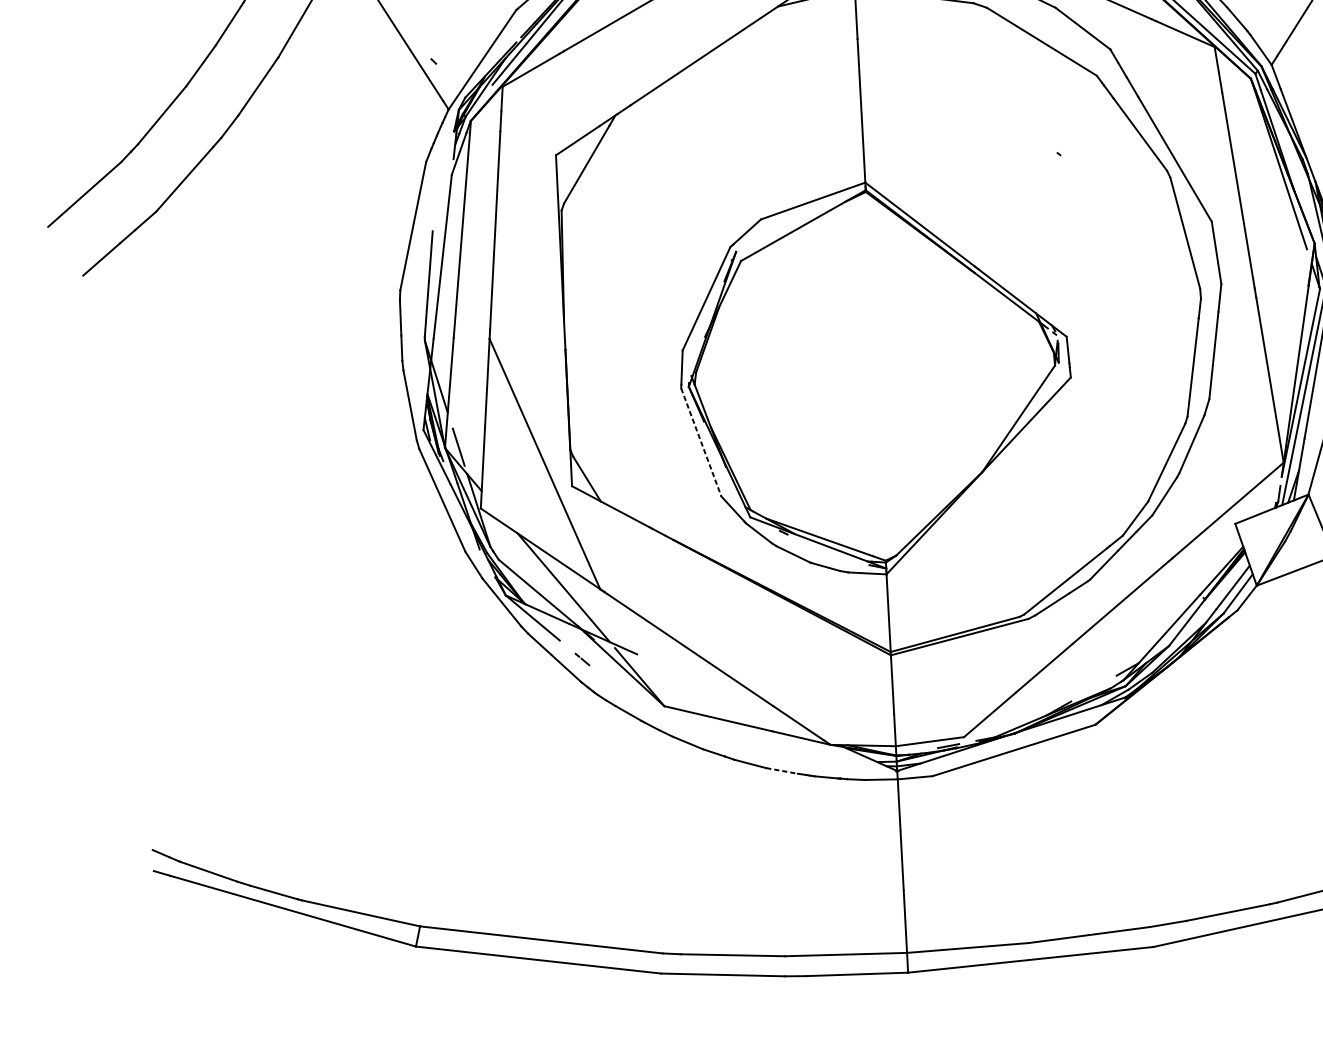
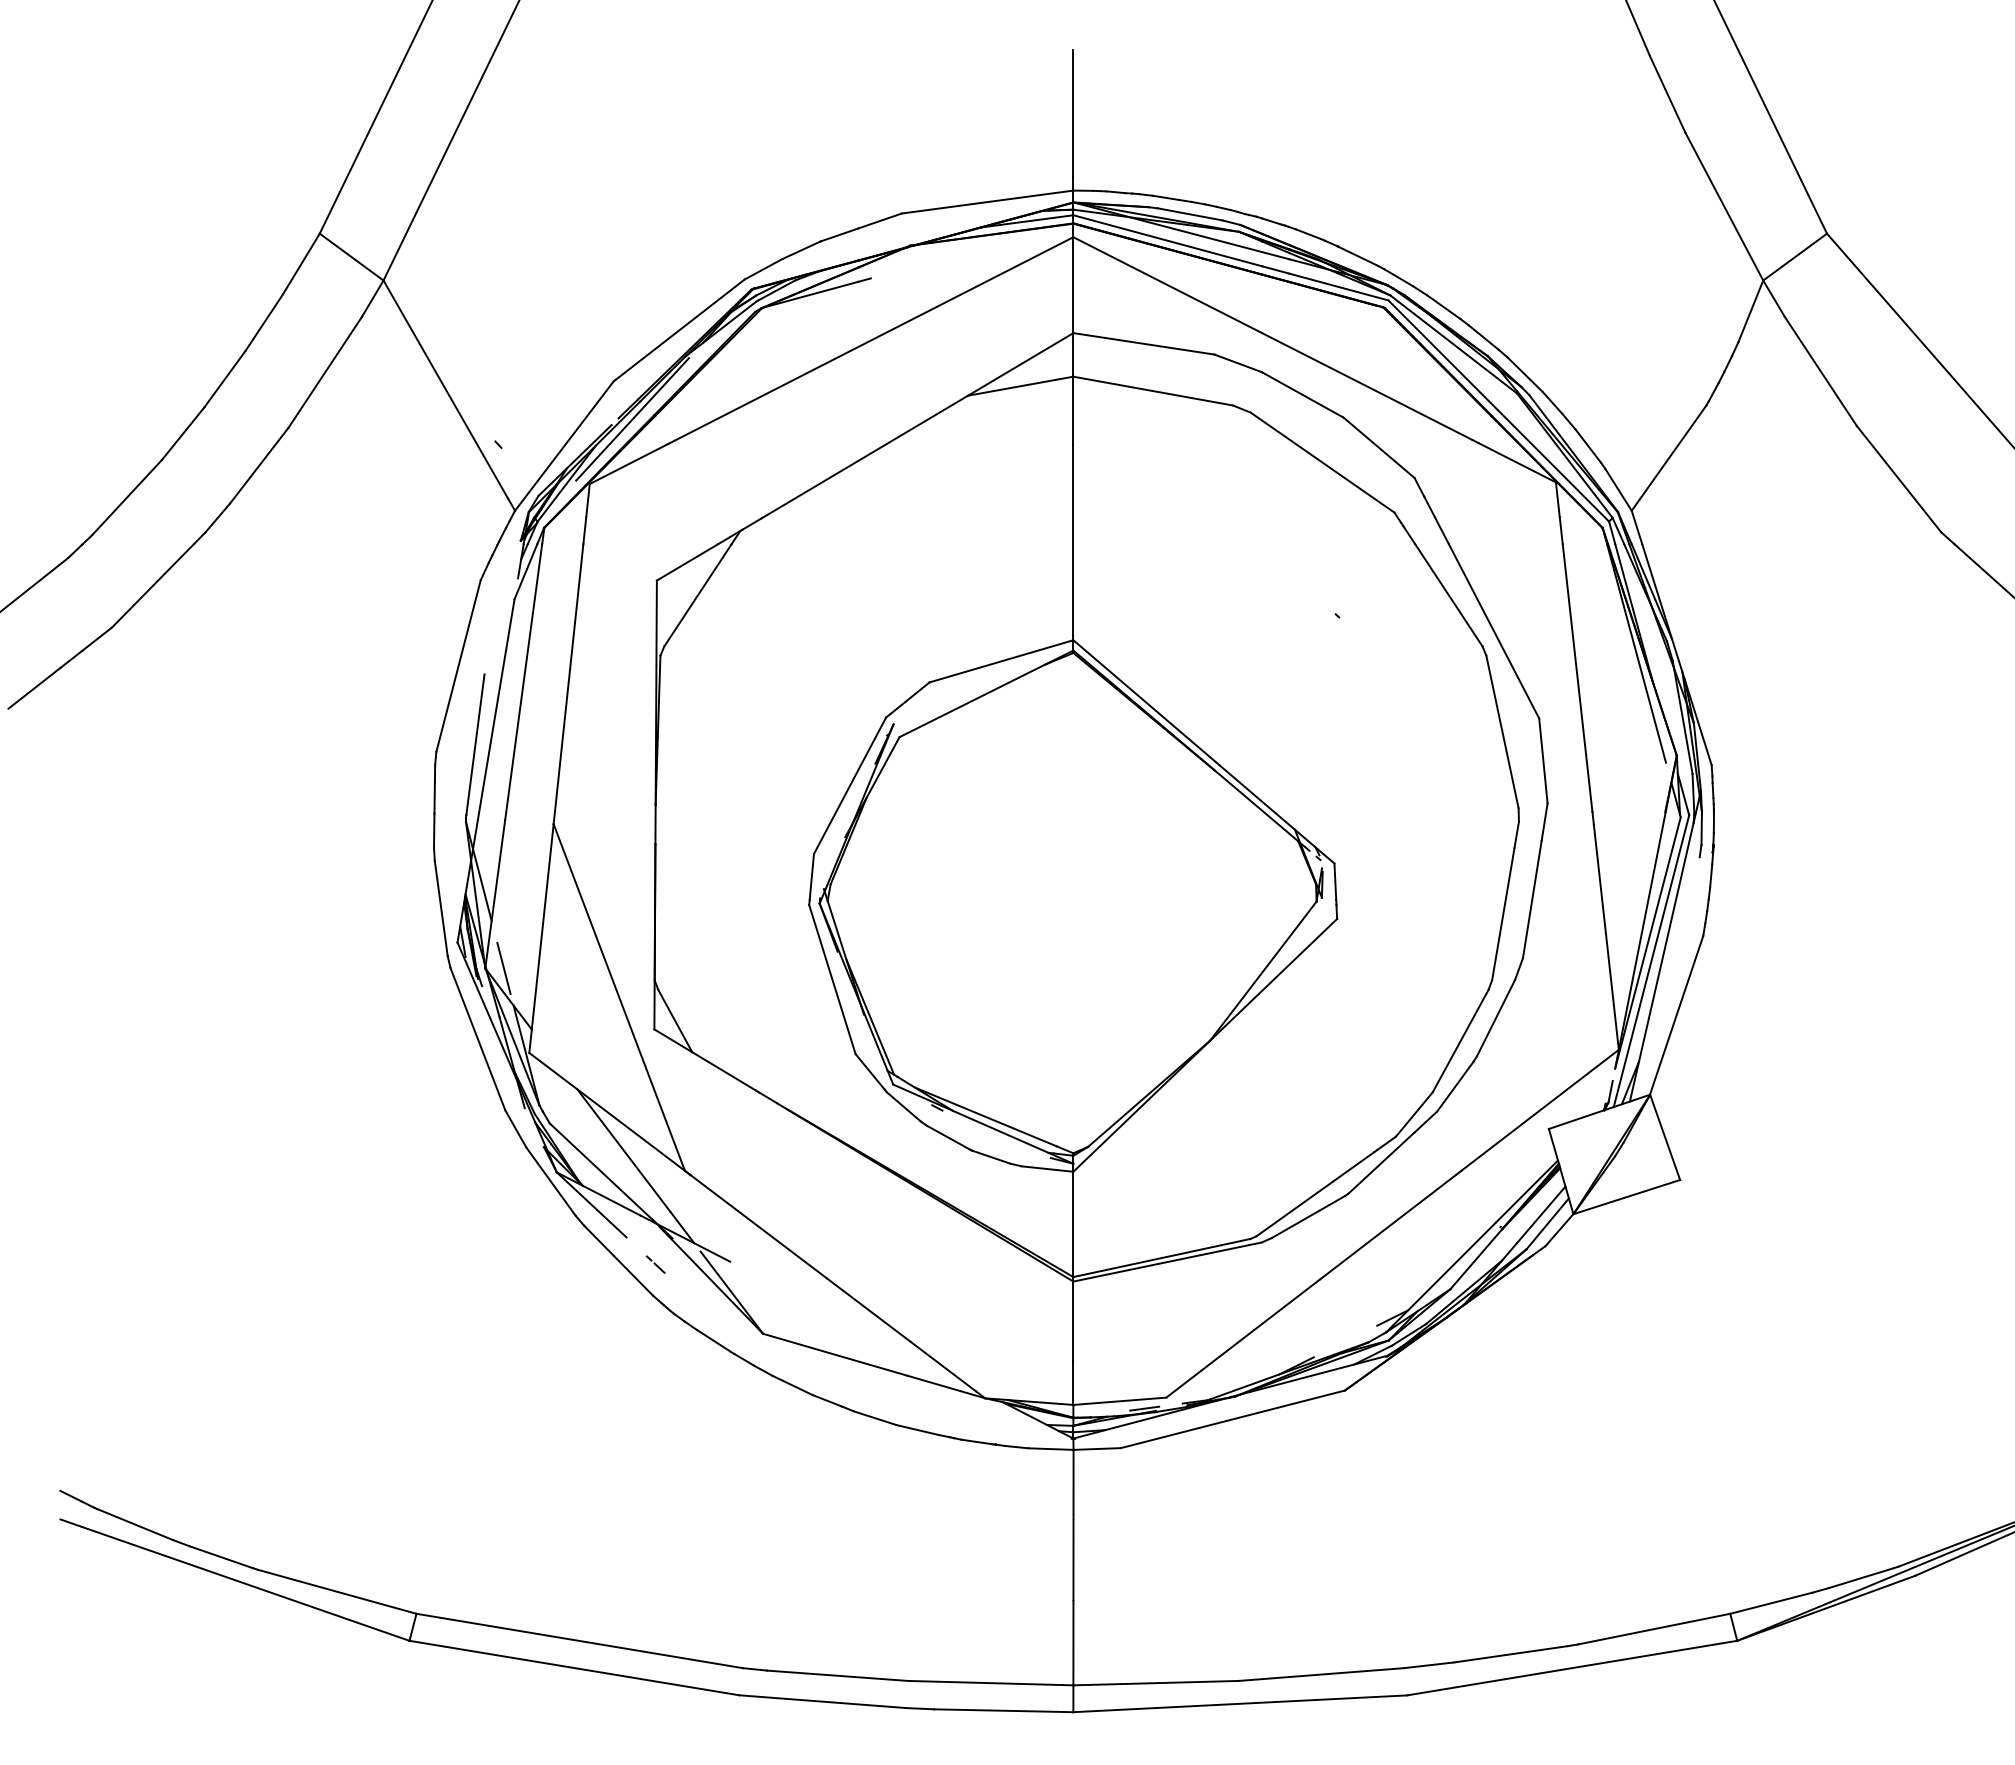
line: (701, 443) -> (832, 980), dashed -> solid
line: (781, 771) -> (917, 1430), dashed -> solid

